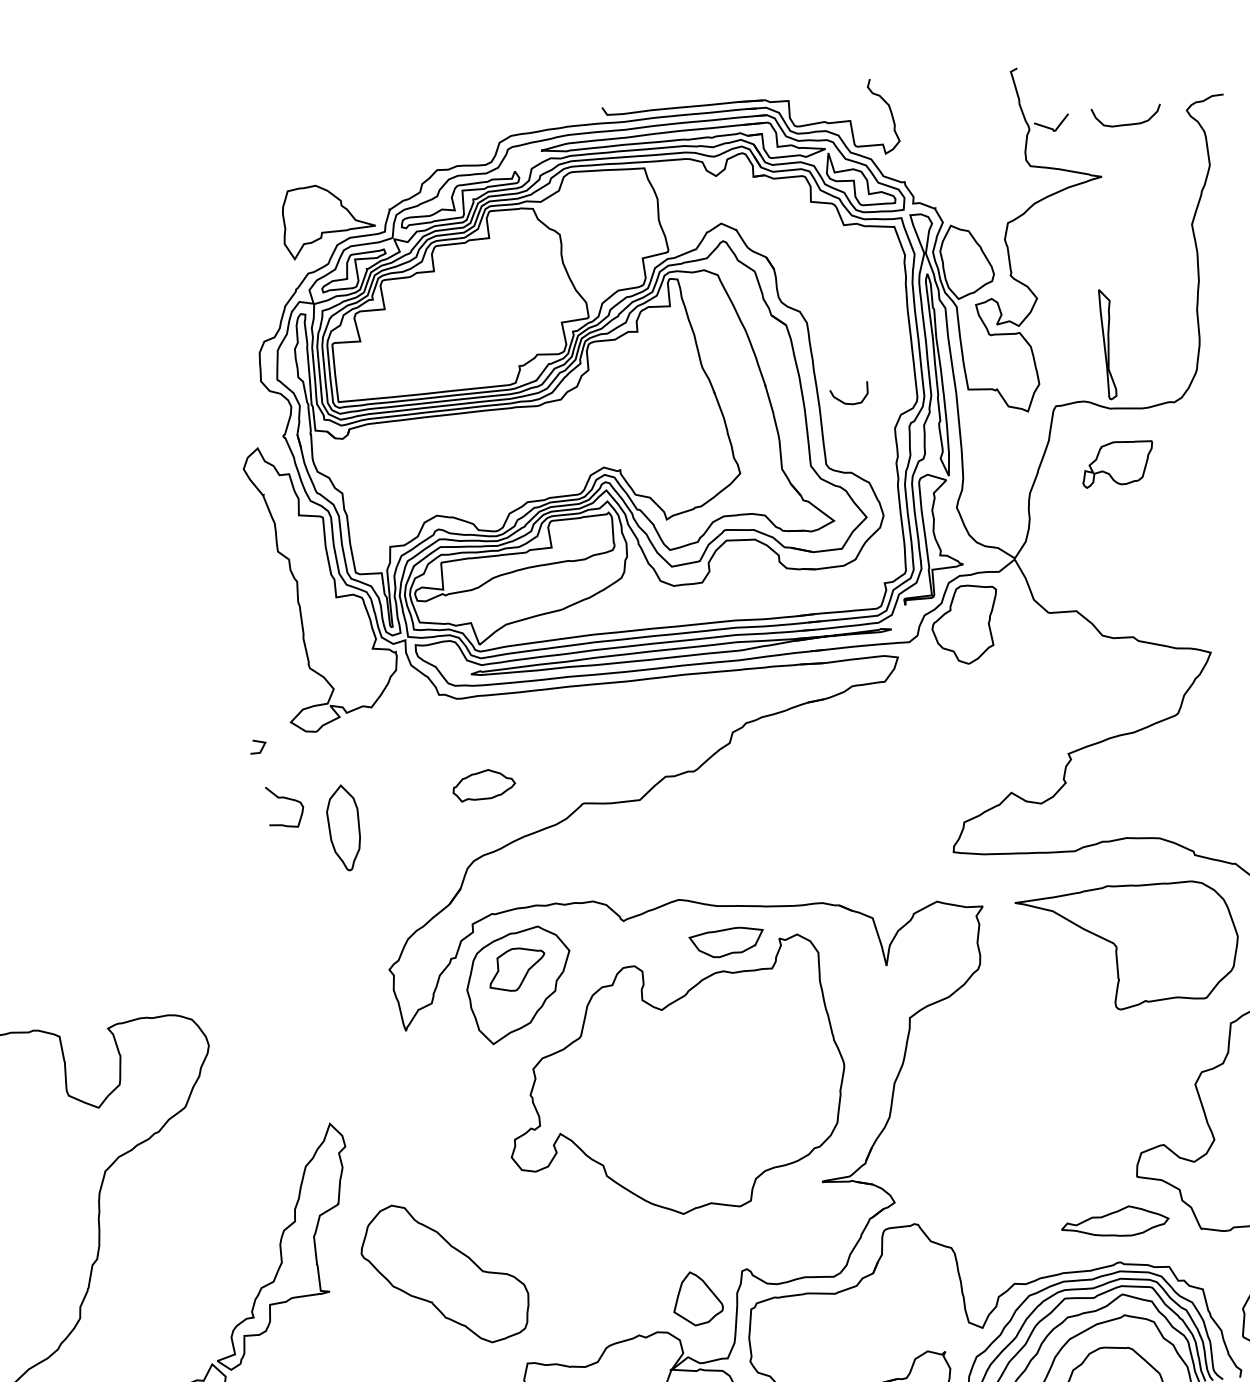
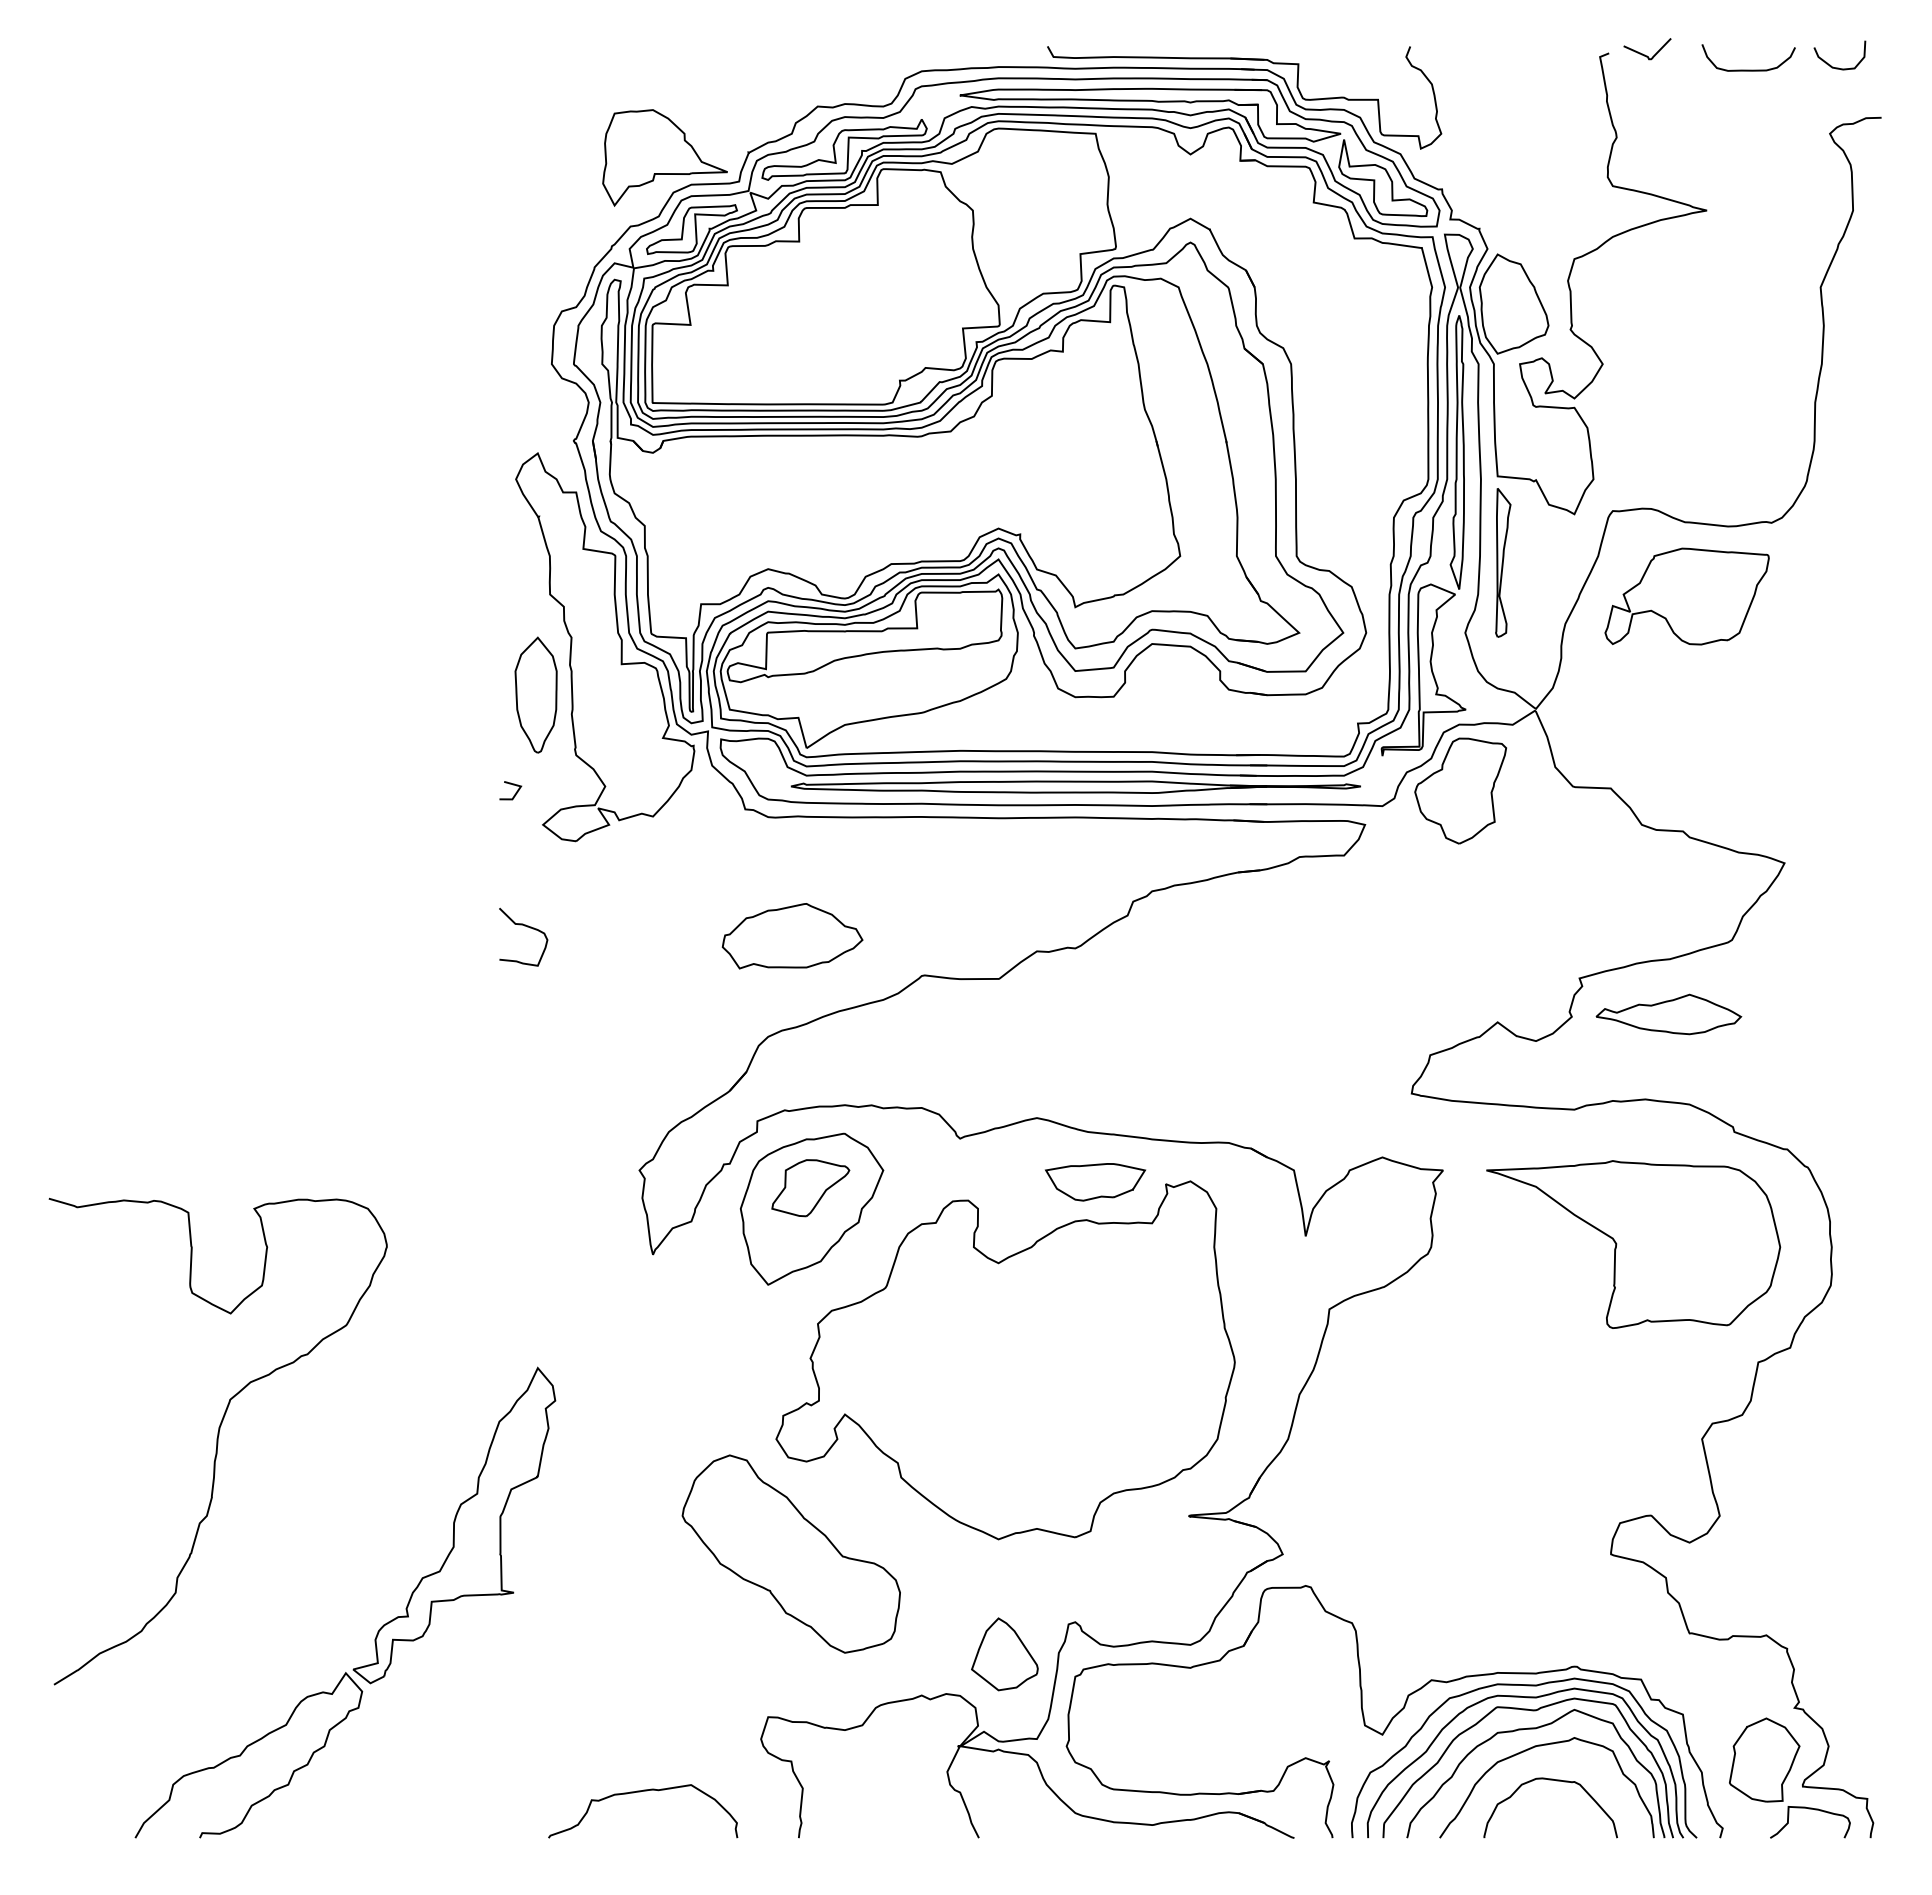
curve: (1127, 123) -> (1748, 69), moved
curve: (1050, 127) -> (1645, 54), moved
part: (1109, 344) -> (1503, 562), moved
curve: (849, 403) -> (1838, 67), moved
part: (1117, 463) -> (1686, 596), size x1.67
line: (259, 742) -> (512, 785), moved
part: (483, 785) -> (792, 936), size x1.67
part: (343, 827) -> (535, 694), moved
part: (1114, 1222) -> (1668, 1014), moved
part: (444, 1273) -> (790, 1553), moved

